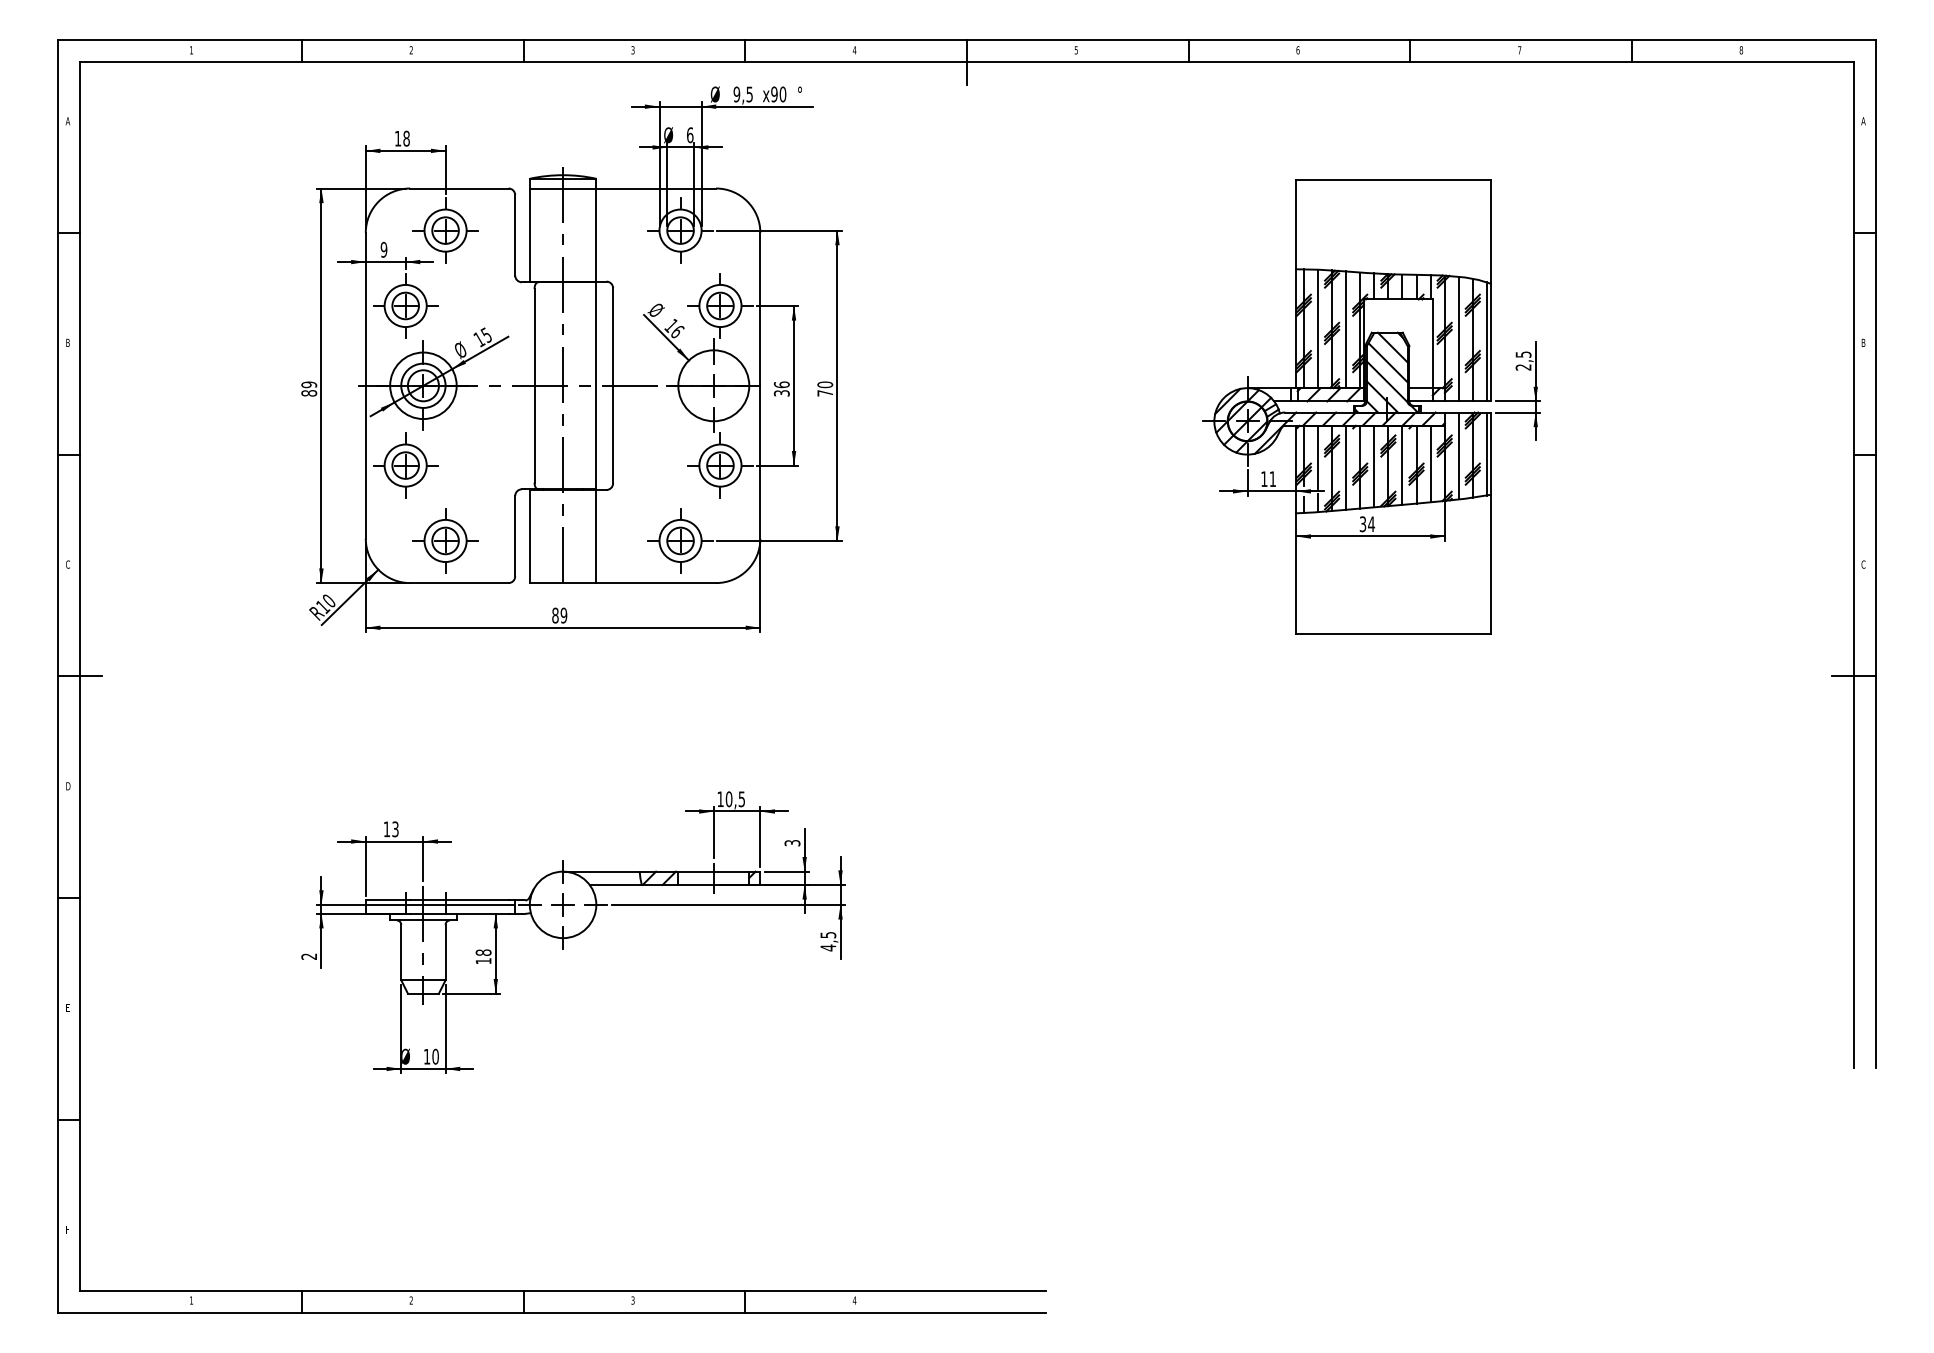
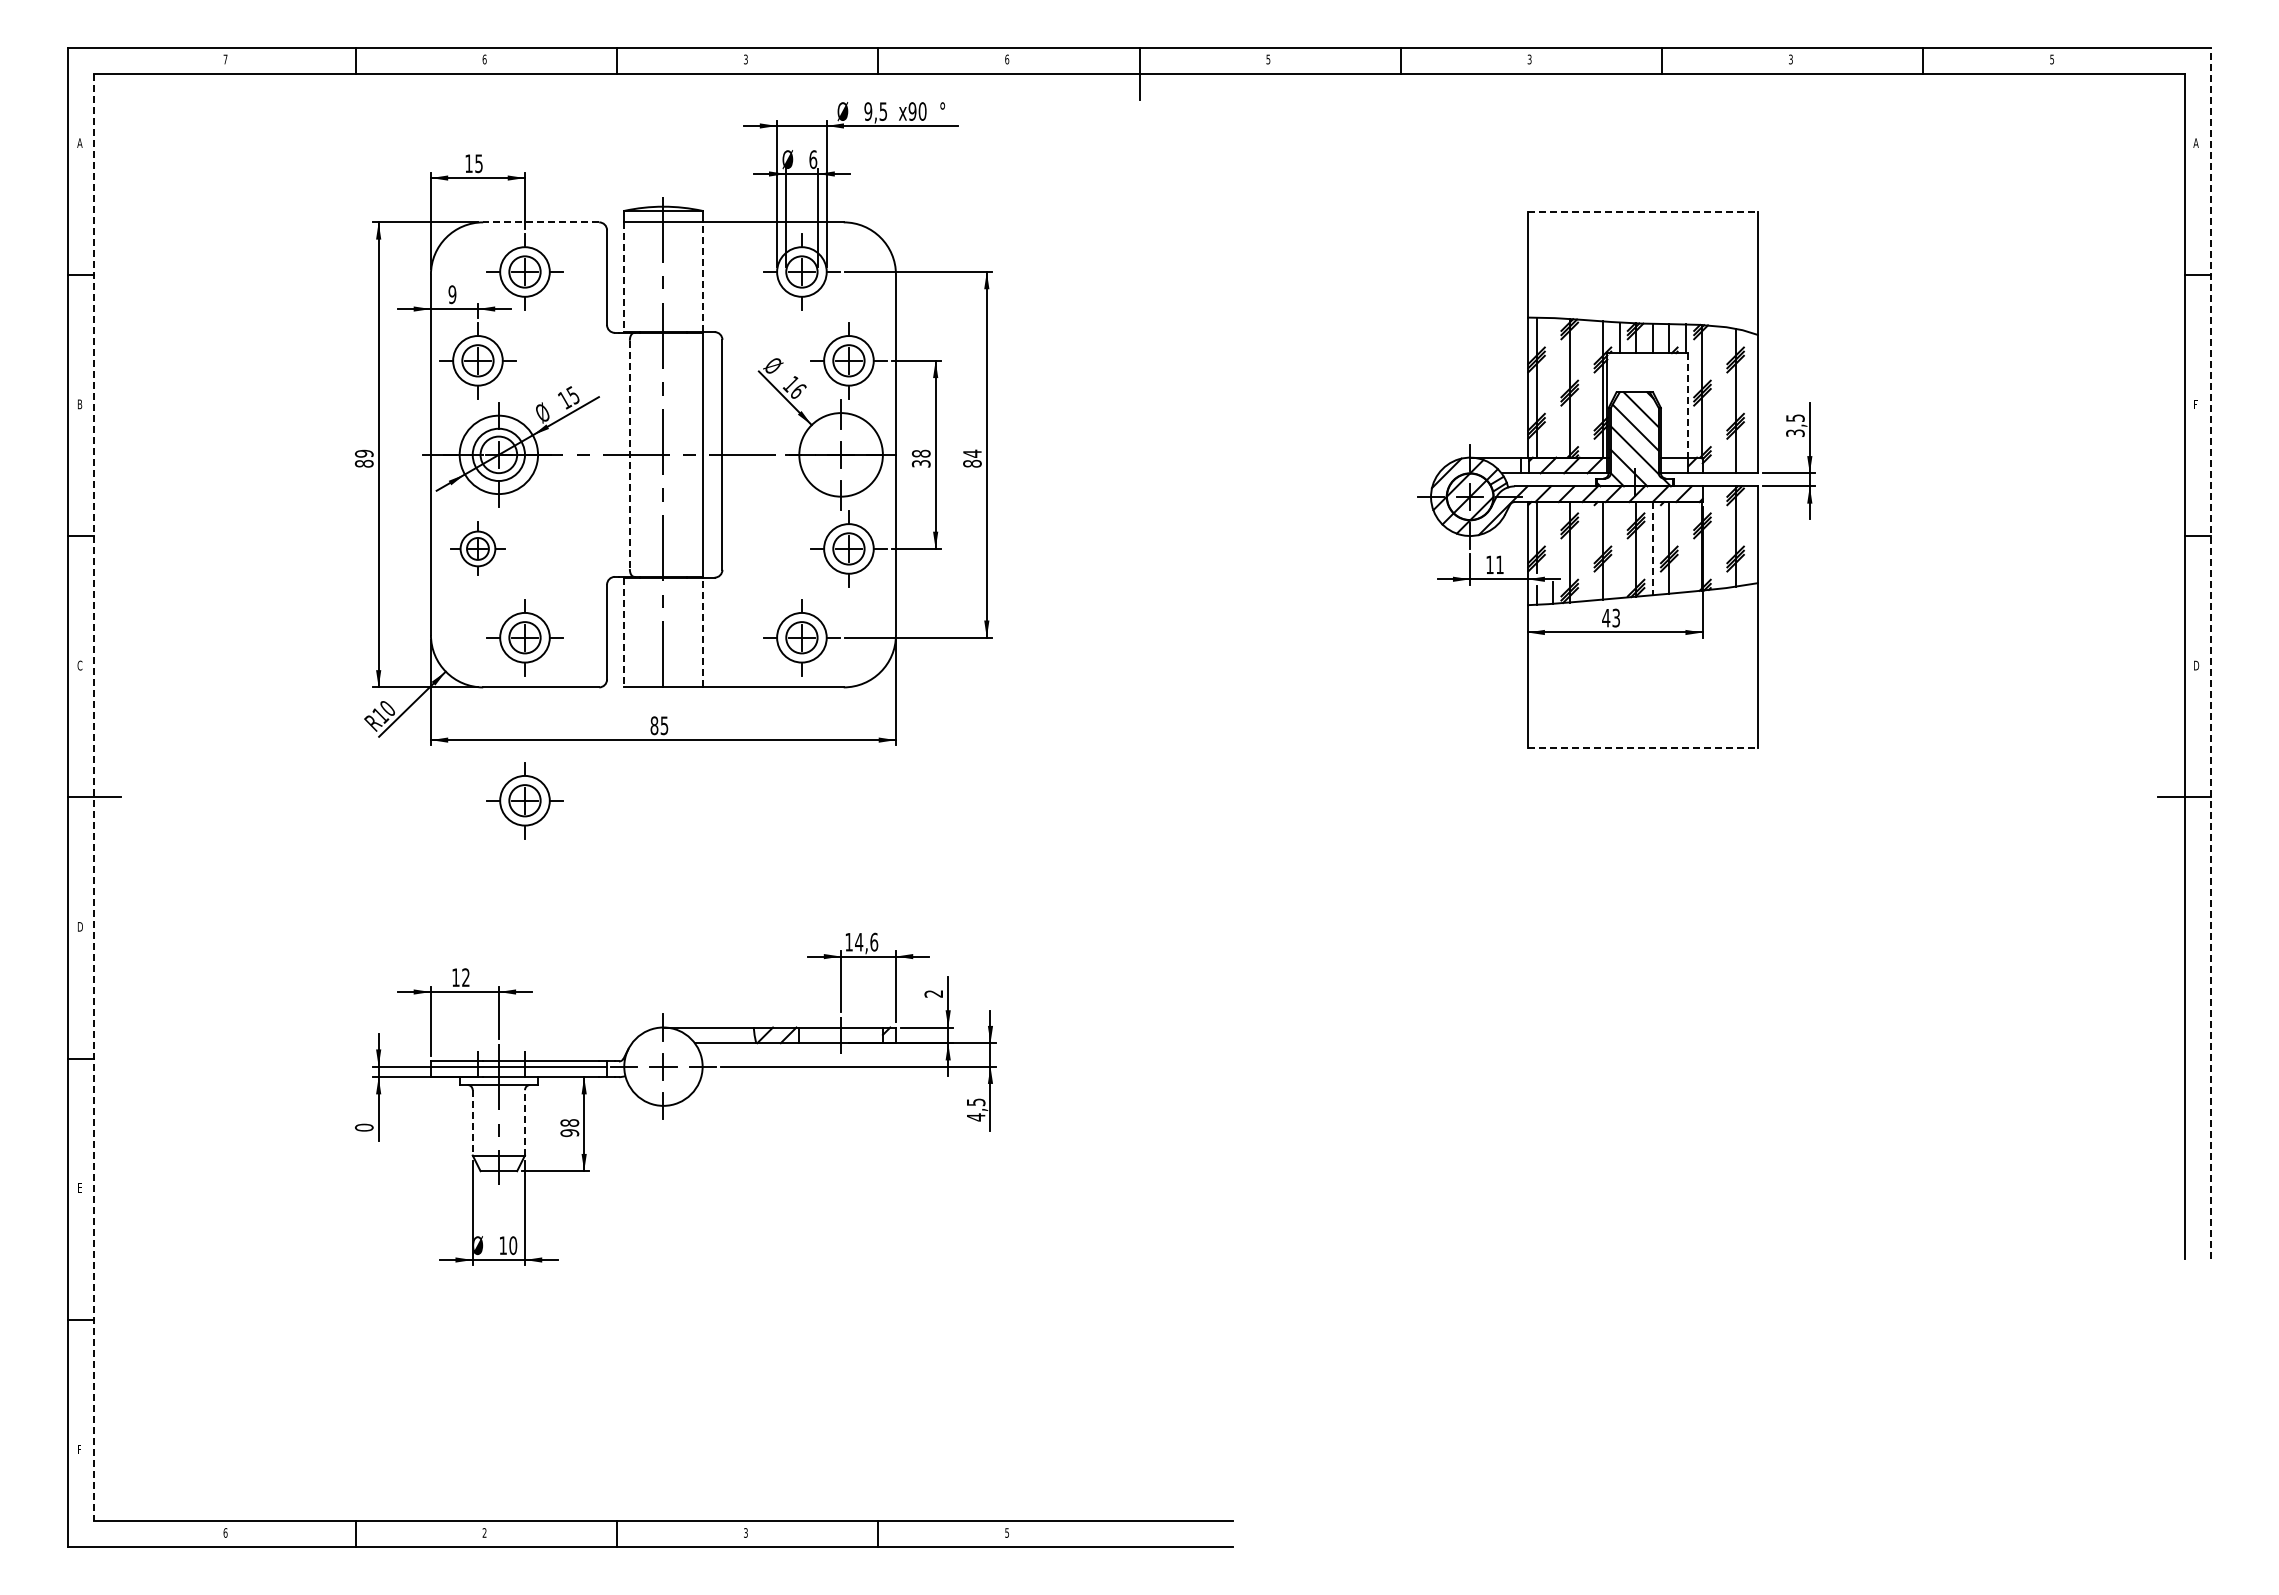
text: (191, 50) -> (225, 59), 1 -> 7
text: (411, 50) -> (484, 59), 2 -> 6
text: (854, 50) -> (1007, 59), 4 -> 6
text: (1297, 50) -> (1529, 59), 6 -> 3
text: (1519, 50) -> (1790, 59), 7 -> 3
text: (1741, 50) -> (2052, 59), 8 -> 5
text: (406, 138) -> (478, 163), 18 -> 15
line: (1393, 180) -> (1642, 212), solid -> dashed
line: (458, 188) -> (540, 222), solid -> dashed
line: (530, 235) -> (624, 277), solid -> dashed
line: (596, 235) -> (702, 277), solid -> dashed
line: (1318, 328) -> (1553, 387), removed
line: (1346, 329) -> (1586, 388), removed
line: (1459, 338) -> (1719, 399), removed
line: (1487, 341) -> (1752, 402), removed
line: (1432, 343) -> (1688, 405), solid -> dashed
text: (1863, 343) -> (2196, 404), B -> F
text: (1523, 366) -> (1795, 432), 2,5 -> 3,5
text: (781, 384) -> (920, 453), 36 -> 38
line: (534, 386) -> (629, 455), solid -> dashed
text: (825, 388) -> (972, 458), 70 -> 84
line: (1487, 454) -> (1752, 535), removed
line: (1459, 455) -> (1719, 537), removed
line: (1318, 457) -> (1553, 539), removed
line: (1430, 464) -> (1685, 547), removed
part: (405, 465) -> (477, 548), size x0.7
line: (1402, 465) -> (1652, 548), solid -> dashed
line: (1374, 466) -> (1619, 550), removed
line: (1346, 467) -> (1586, 551), removed
text: (1367, 523) -> (1611, 617), 34 -> 43
line: (530, 536) -> (624, 632), solid -> dashed
line: (596, 536) -> (702, 632), solid -> dashed
line: (1875, 553) -> (2210, 652), solid -> dashed
text: (1863, 564) -> (2196, 665), C -> D
text: (563, 615) -> (664, 725), 89 -> 85
line: (1393, 634) -> (1642, 747), solid -> dashed
line: (80, 676) -> (94, 797), solid -> dashed
part: (445, 679) -> (524, 800), added
text: (735, 798) -> (866, 941), 10,5 -> 14,6
text: (395, 829) -> (465, 977), 13 -> 12
text: (793, 842) -> (934, 993), 3 -> 2
line: (401, 952) -> (472, 1122), solid -> dashed
line: (446, 952) -> (525, 1122), solid -> dashed
text: (309, 956) -> (364, 1127), 2 -> 0
text: (483, 961) -> (569, 1133), 18 -> 98
text: (191, 1300) -> (225, 1532), 1 -> 6
text: (854, 1300) -> (1007, 1532), 4 -> 5

